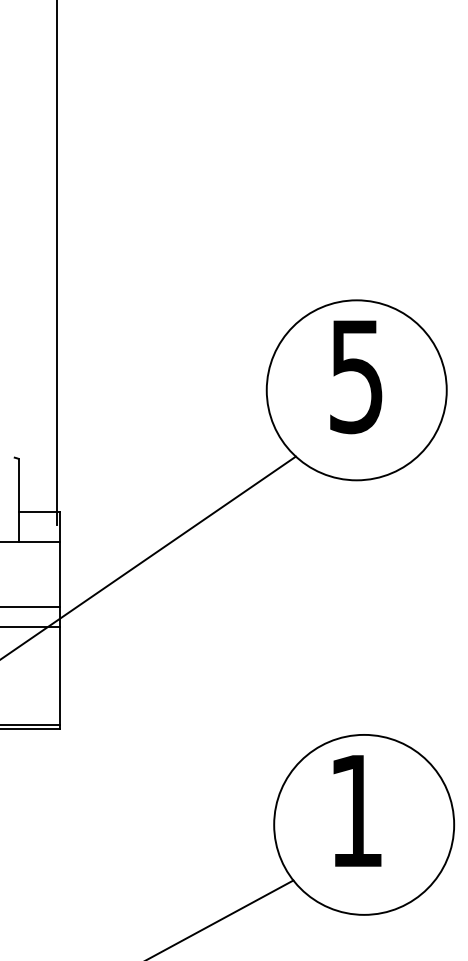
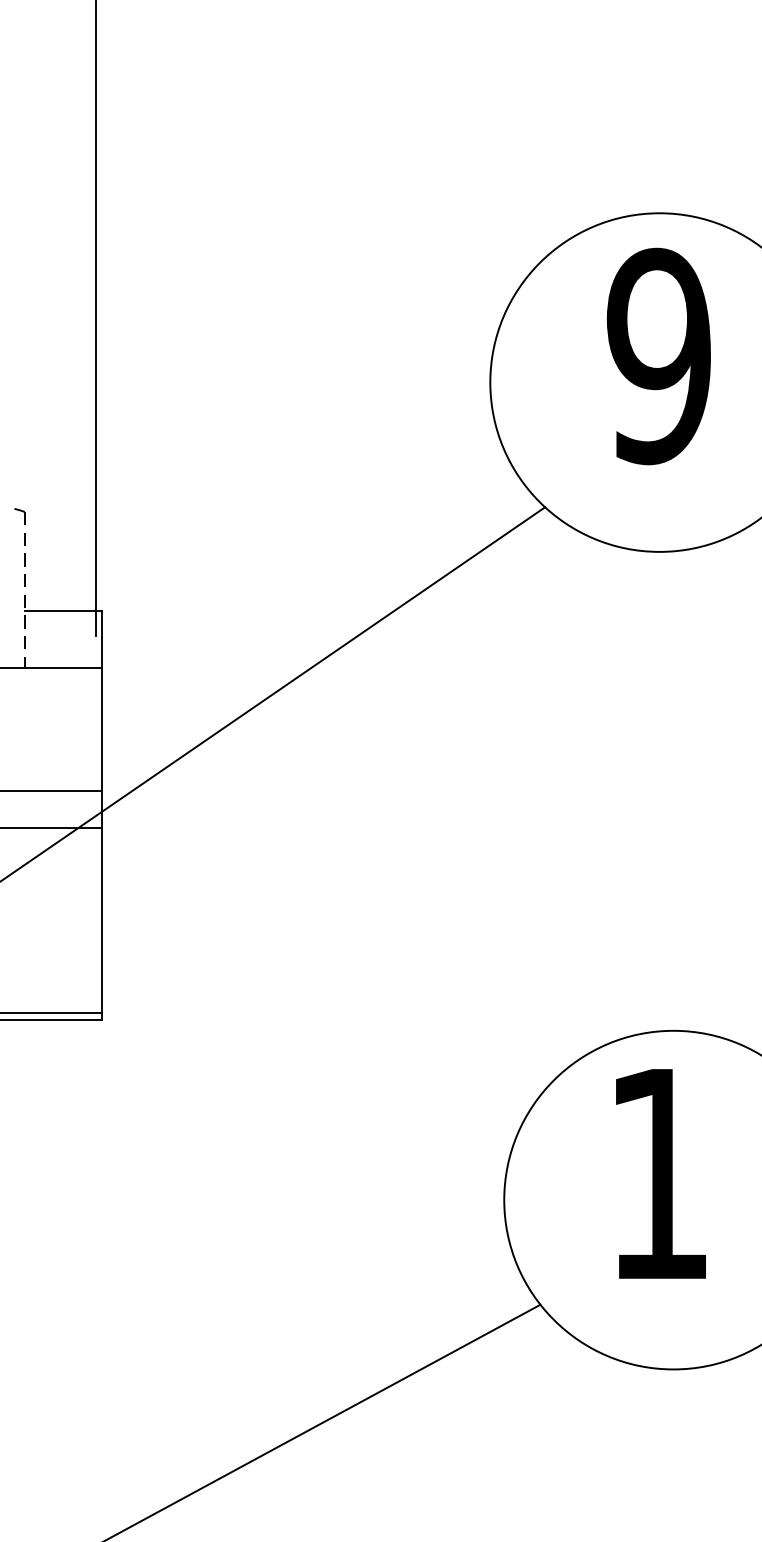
text: (355, 376) -> (657, 356), 5 -> 9
line: (19, 501) -> (25, 591), solid -> dashed

